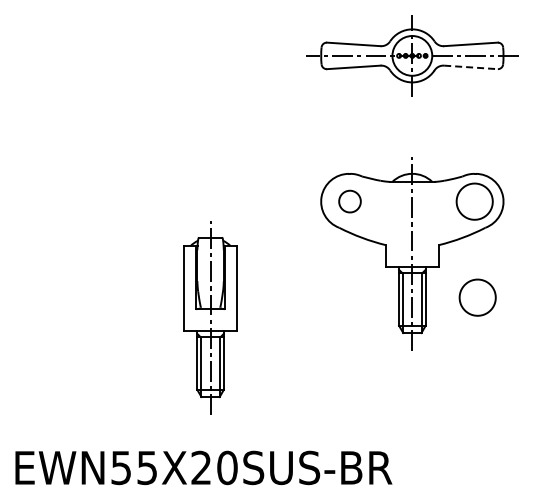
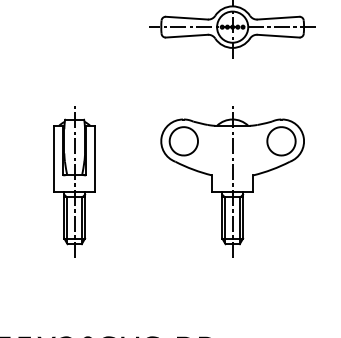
line: (471, 67) -> (278, 36), dashed -> solid
part: (349, 201) -> (183, 141), size x1.67
part: (477, 297) -> (283, 216), removed
part: (210, 317) -> (74, 181), moved

